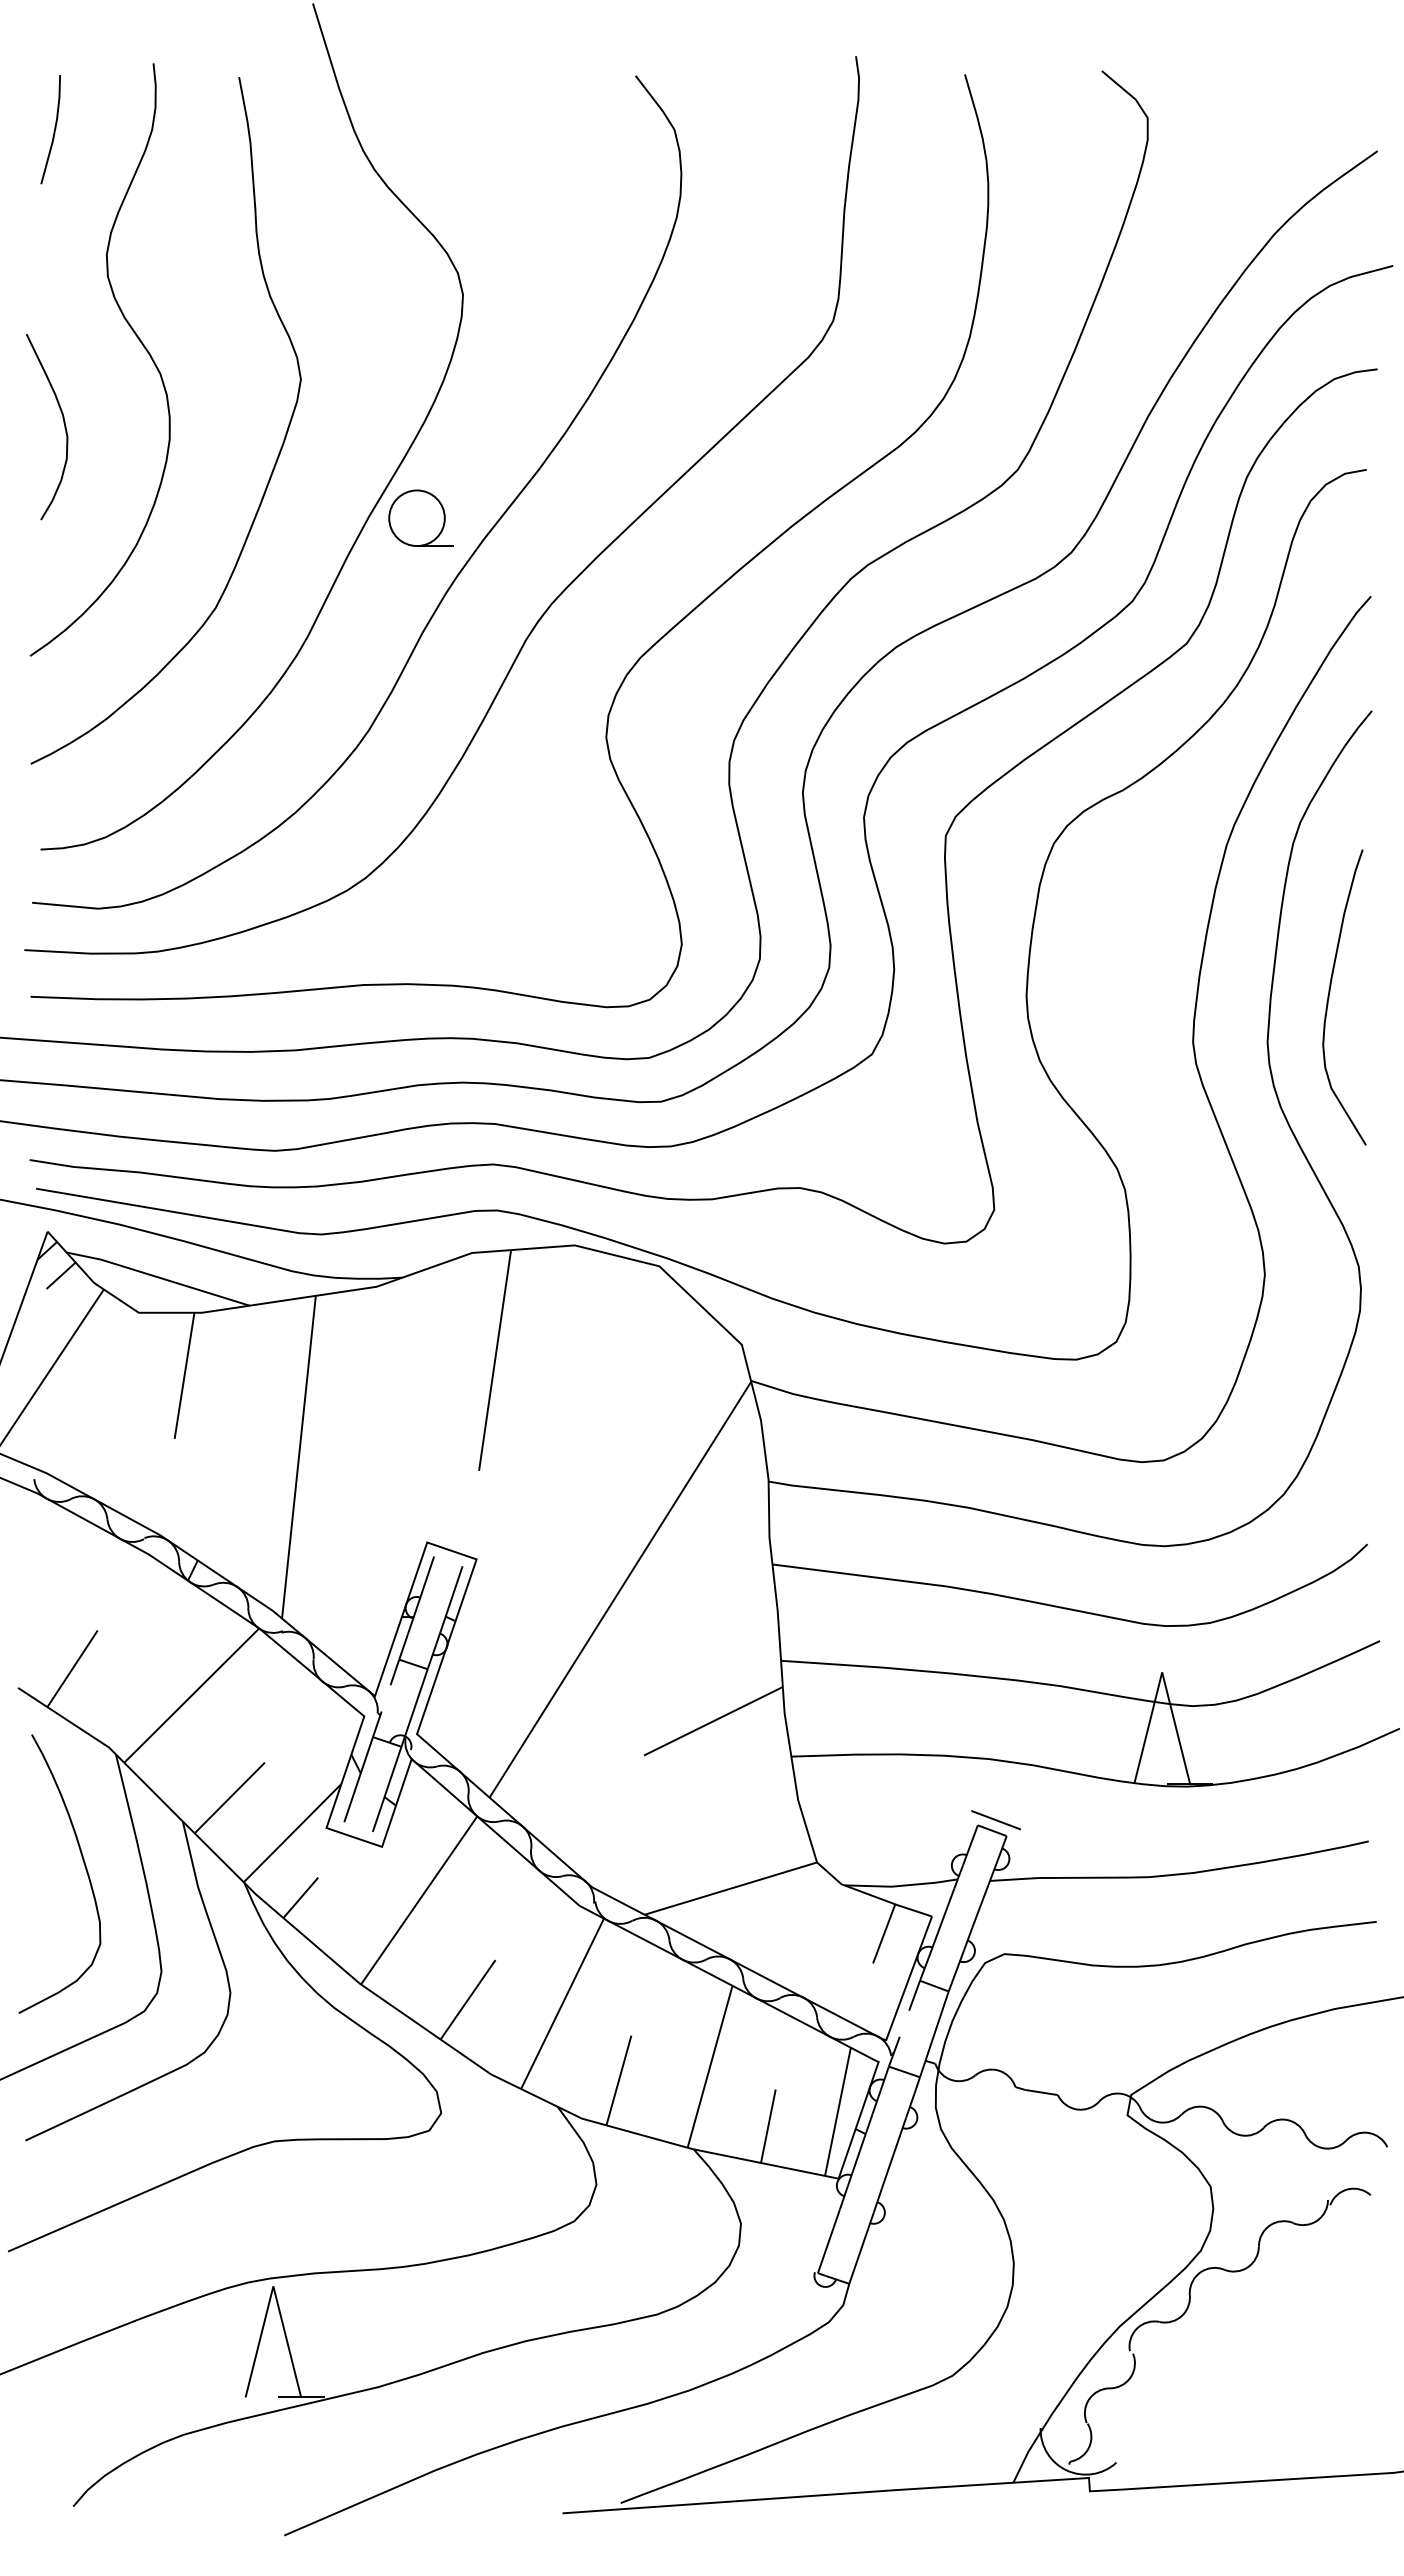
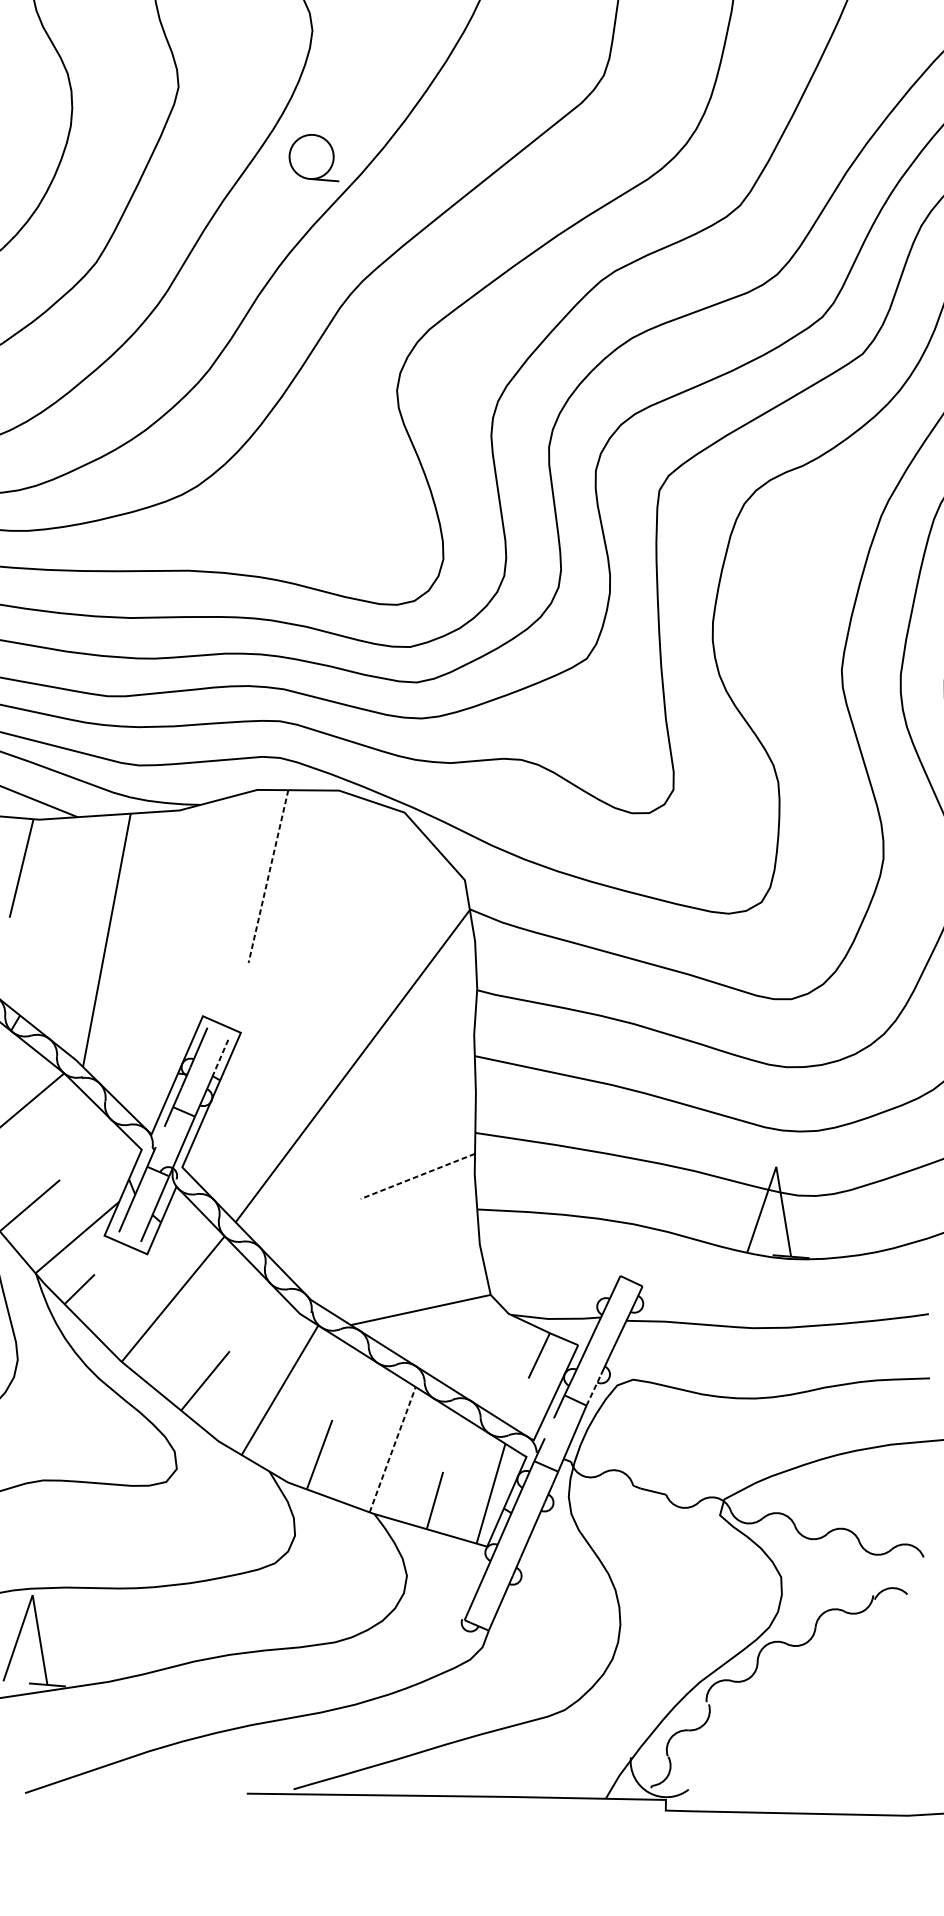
part: (420, 517) -> (314, 156), moved
line: (495, 1360) -> (268, 876), solid -> dashed
line: (454, 1591) -> (221, 1056), solid -> dashed
line: (713, 1721) -> (417, 1176), solid -> dashed
line: (995, 1820) -> (634, 1273), removed
line: (956, 1971) -> (594, 1390), solid -> dashed
line: (710, 2066) -> (393, 1449), solid -> dashed

